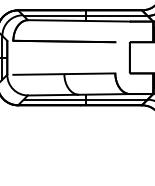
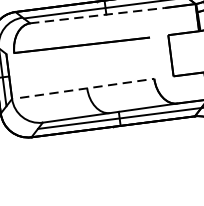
line: (78, 20) -> (96, 15), solid -> dashed
line: (64, 74) -> (87, 88), solid -> dashed

